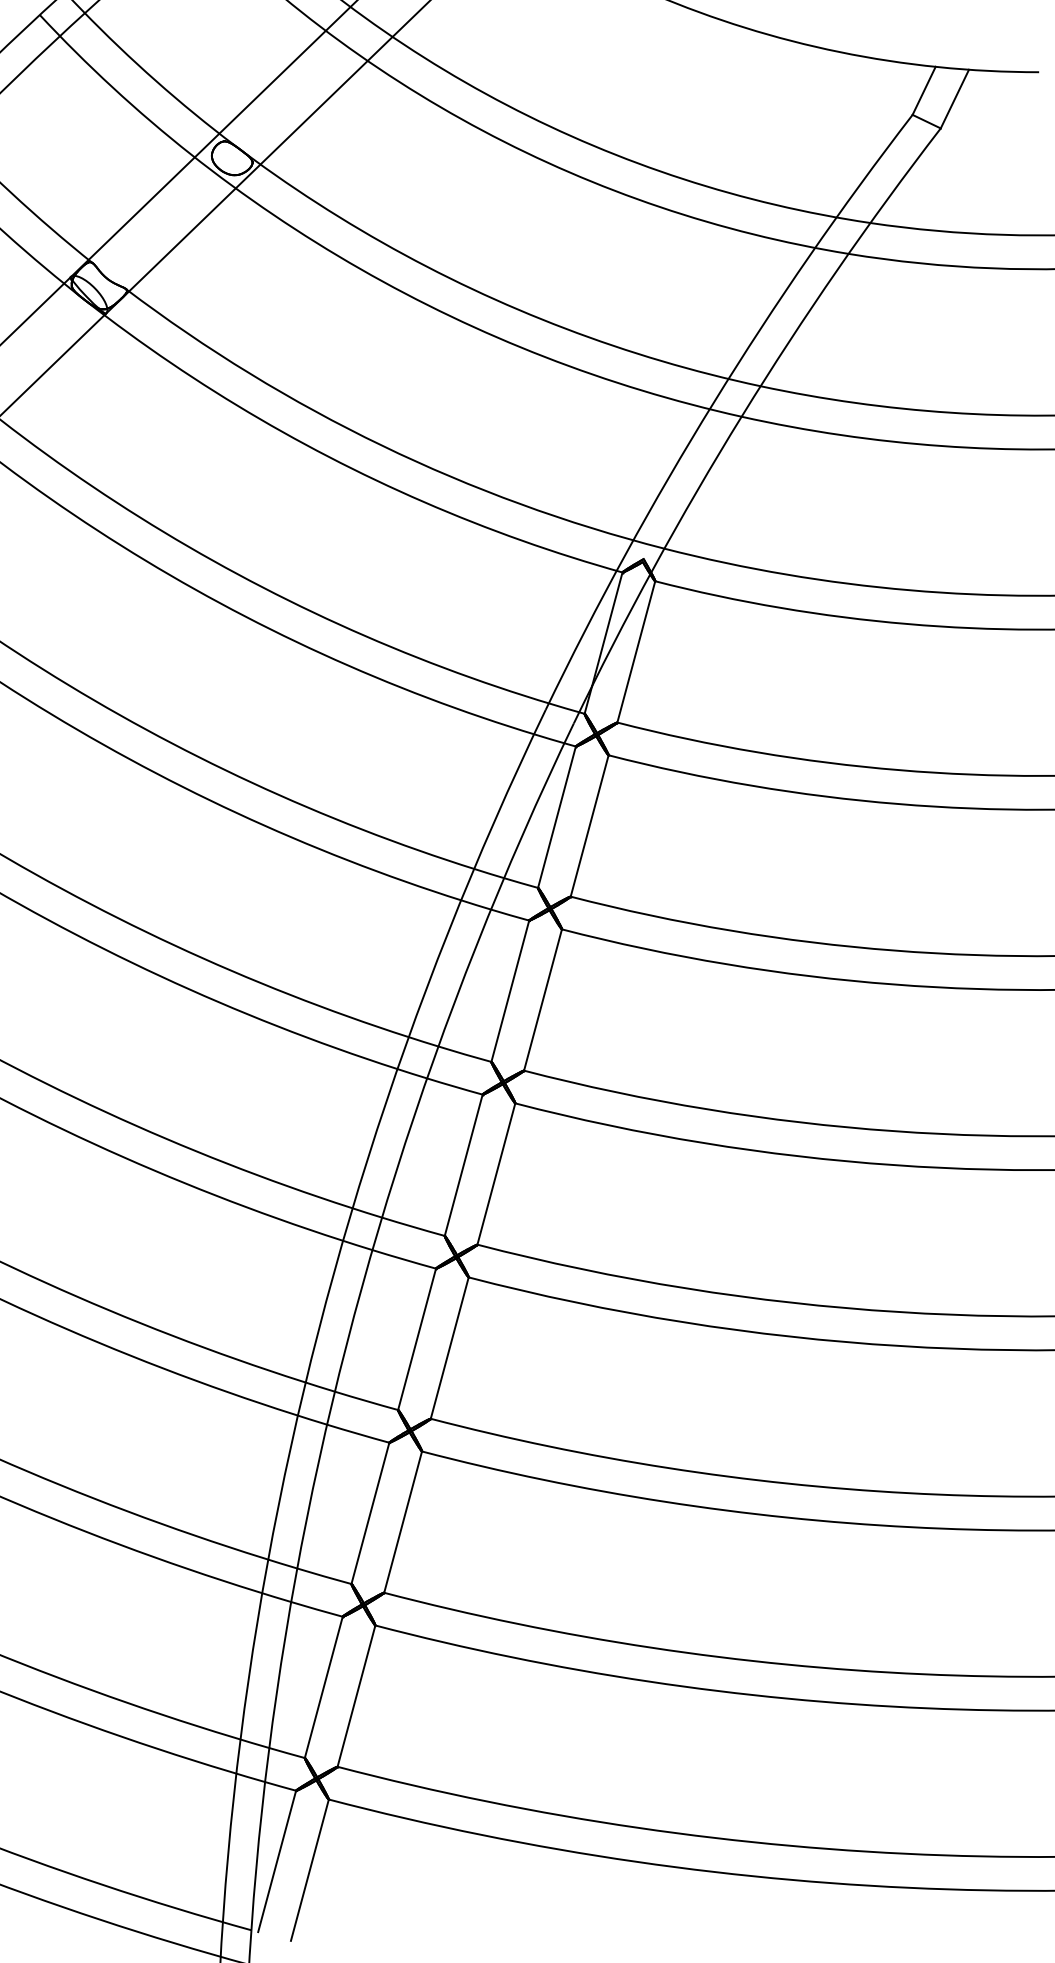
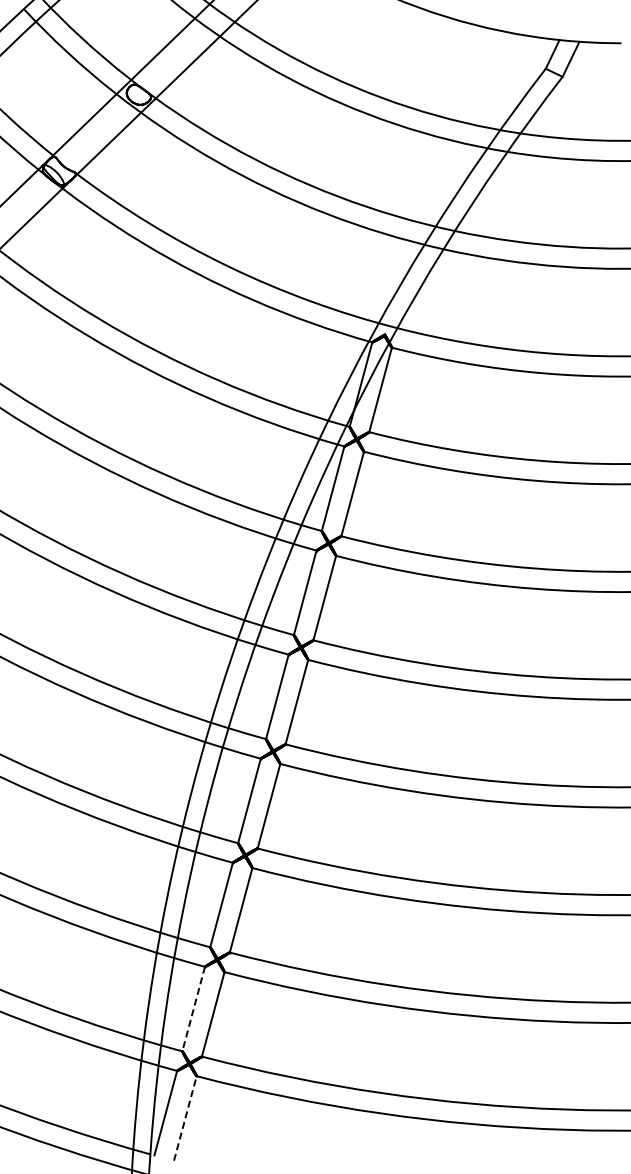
line: (323, 1688) -> (193, 1009), solid -> dashed
line: (310, 1870) -> (185, 1118), solid -> dashed

